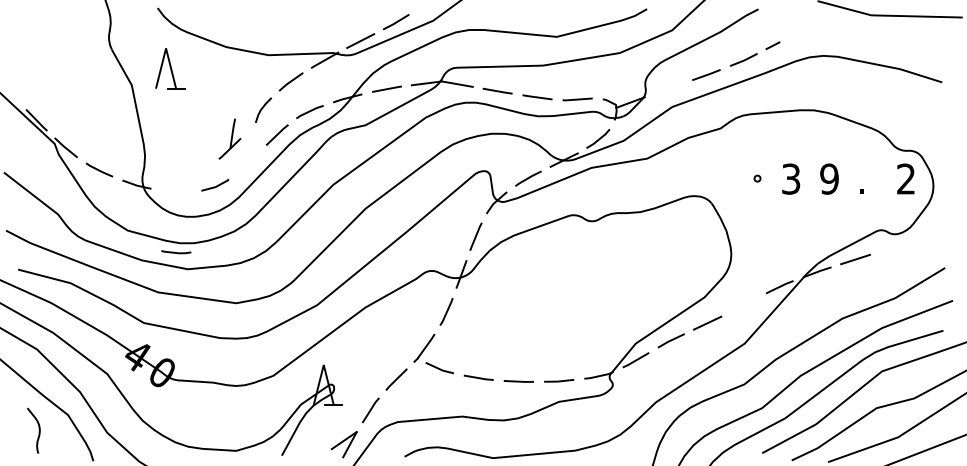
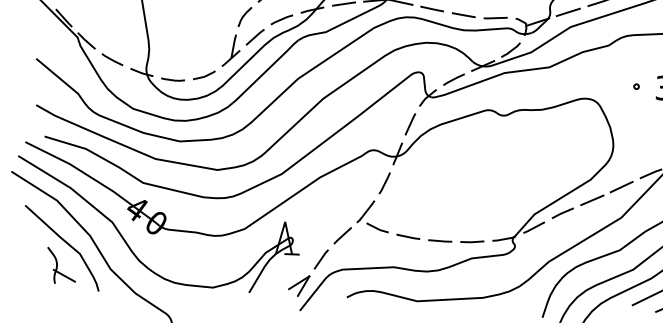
line: (668, 88) -> (568, 12), added
part: (229, 138) -> (230, 50), moved
line: (176, 252) -> (173, 79), moved
line: (743, 305) -> (621, 187), added
line: (49, 443) -> (64, 276), added

